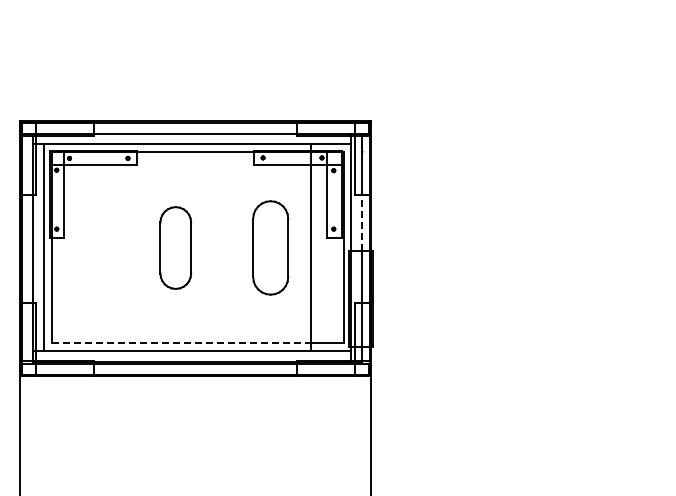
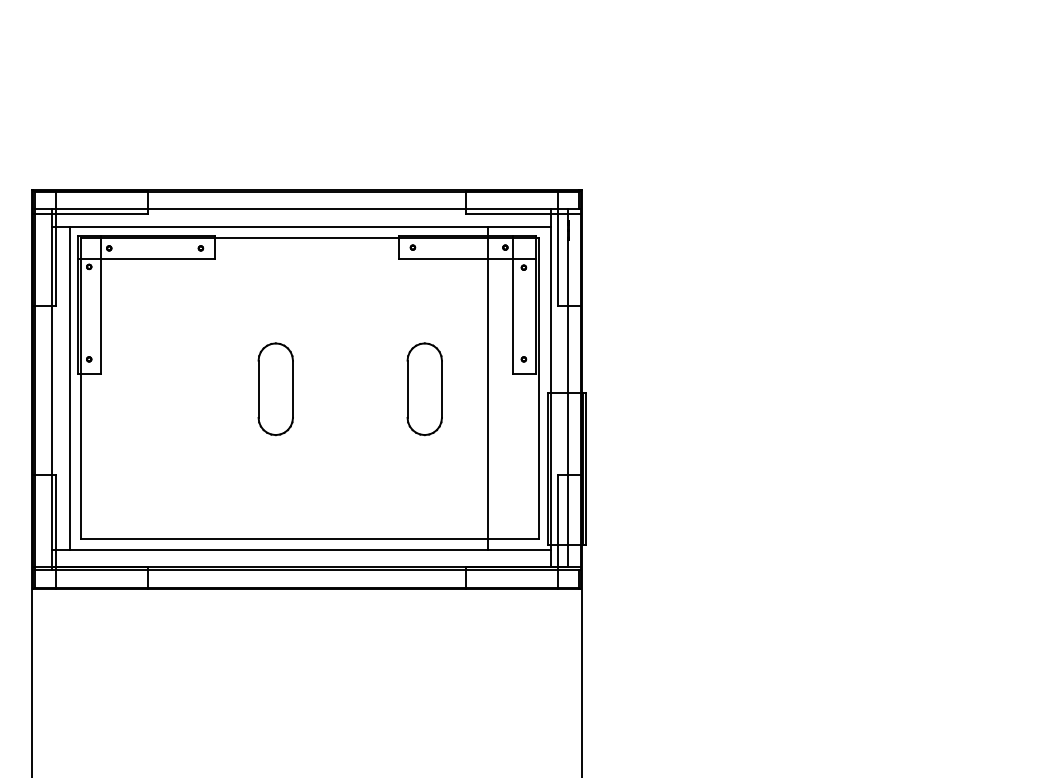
line: (361, 222) -> (567, 348), dashed -> solid
part: (175, 248) -> (275, 389), size x0.71
part: (270, 248) -> (424, 389), size x0.62
line: (181, 343) -> (284, 538), dashed -> solid

